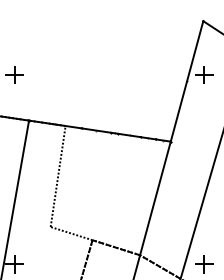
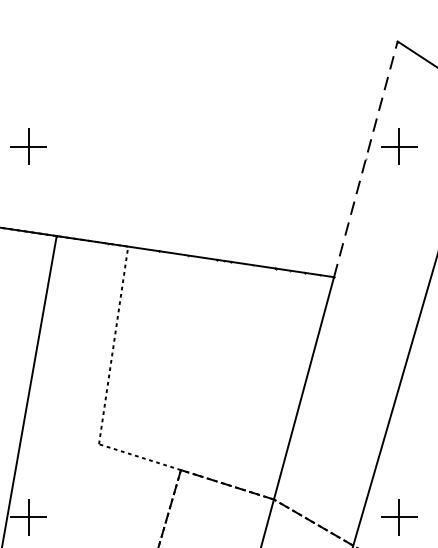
line: (187, 80) -> (366, 157), solid -> dashed

